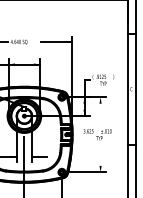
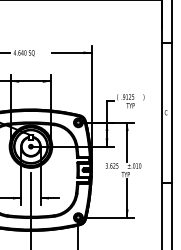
line: (100, 112) -> (127, 141), added
line: (100, 156) -> (127, 197), added

